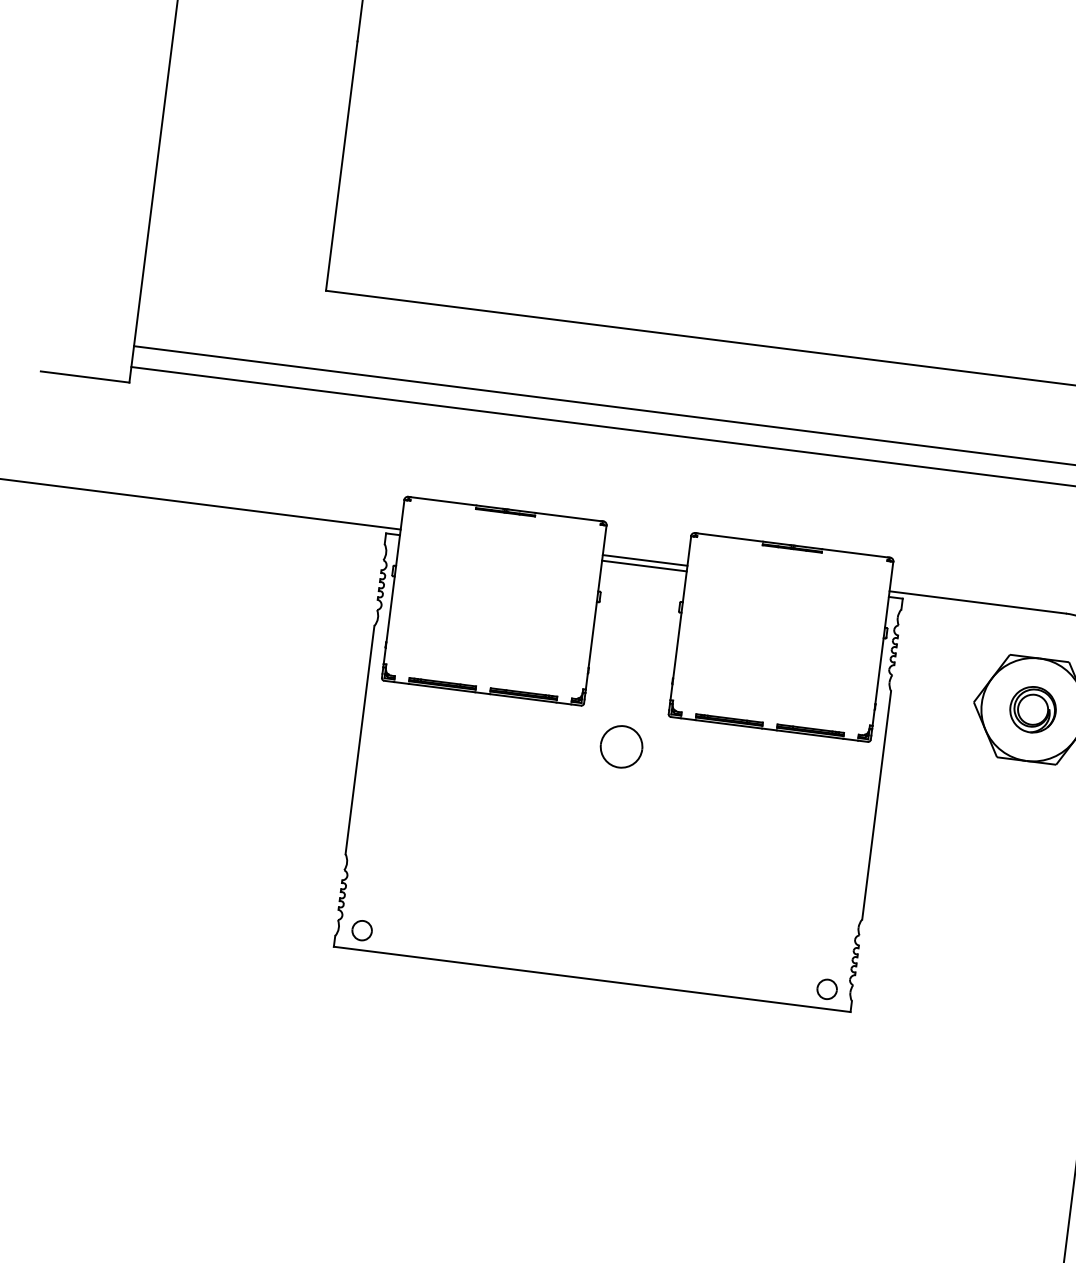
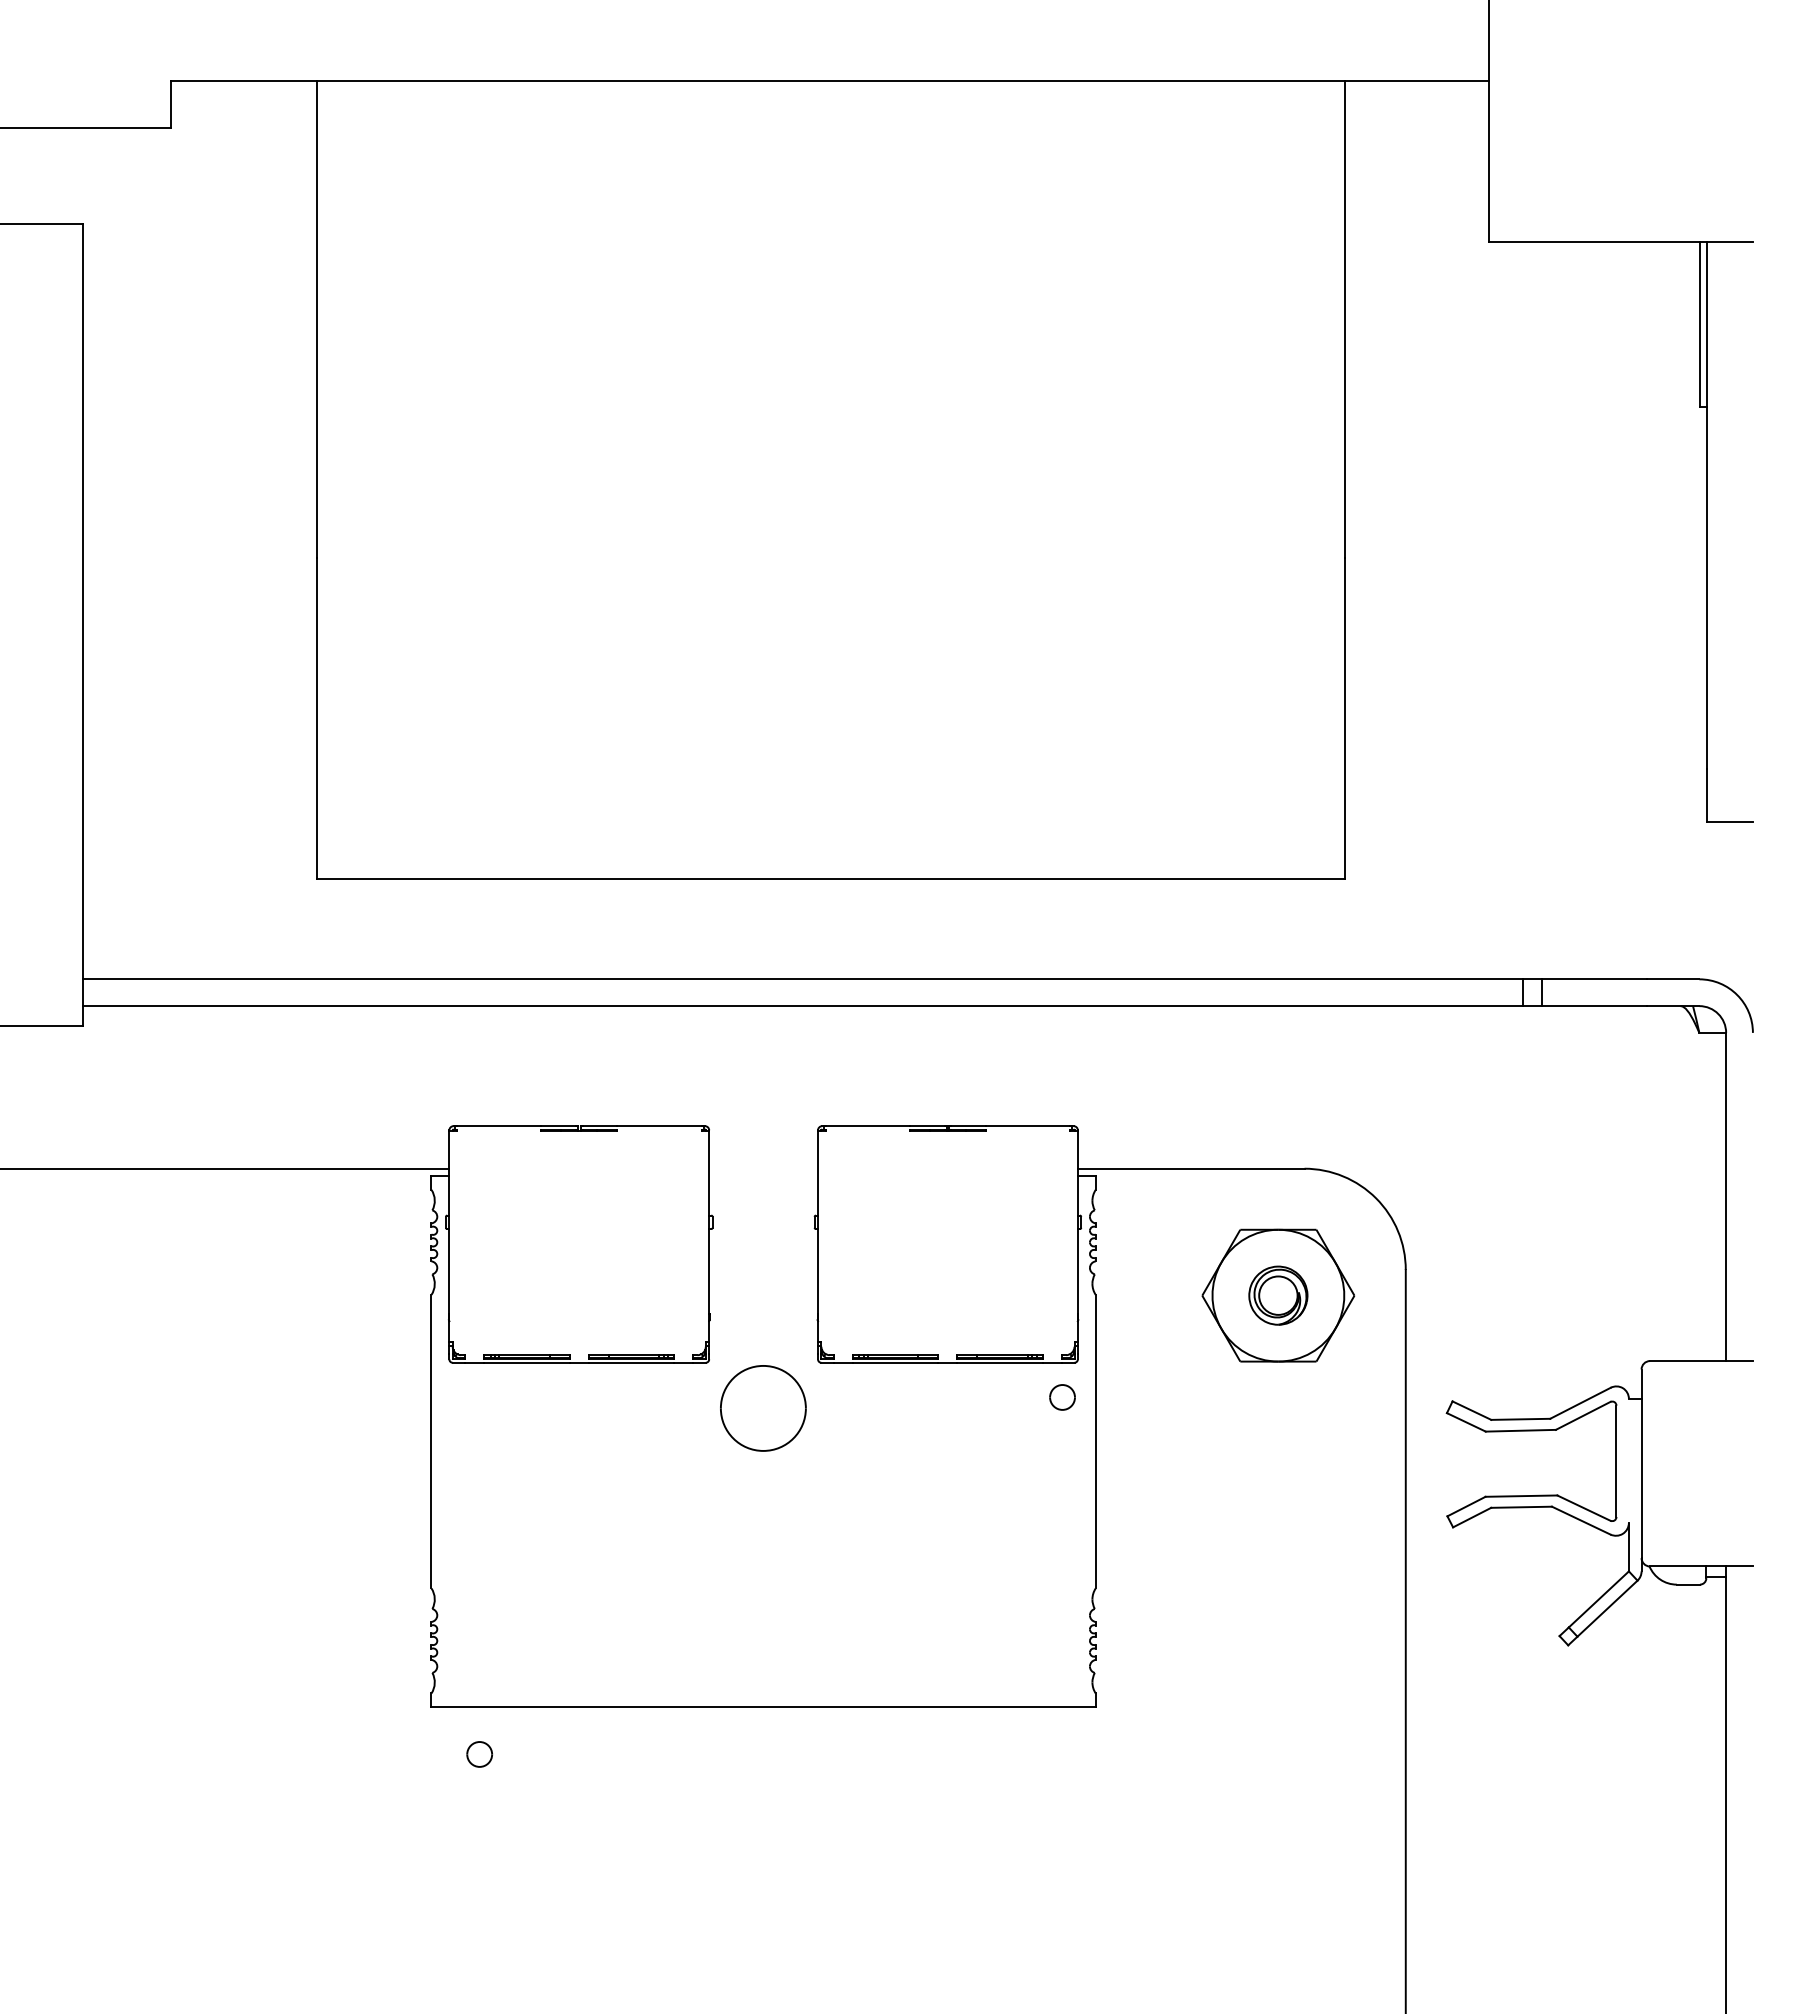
line: (645, 560) -> (763, 1168), removed
line: (644, 565) -> (763, 1175), removed
part: (621, 746) -> (763, 1408), size x1.6
part: (362, 930) -> (479, 1754), moved
part: (827, 989) -> (1062, 1397), moved

